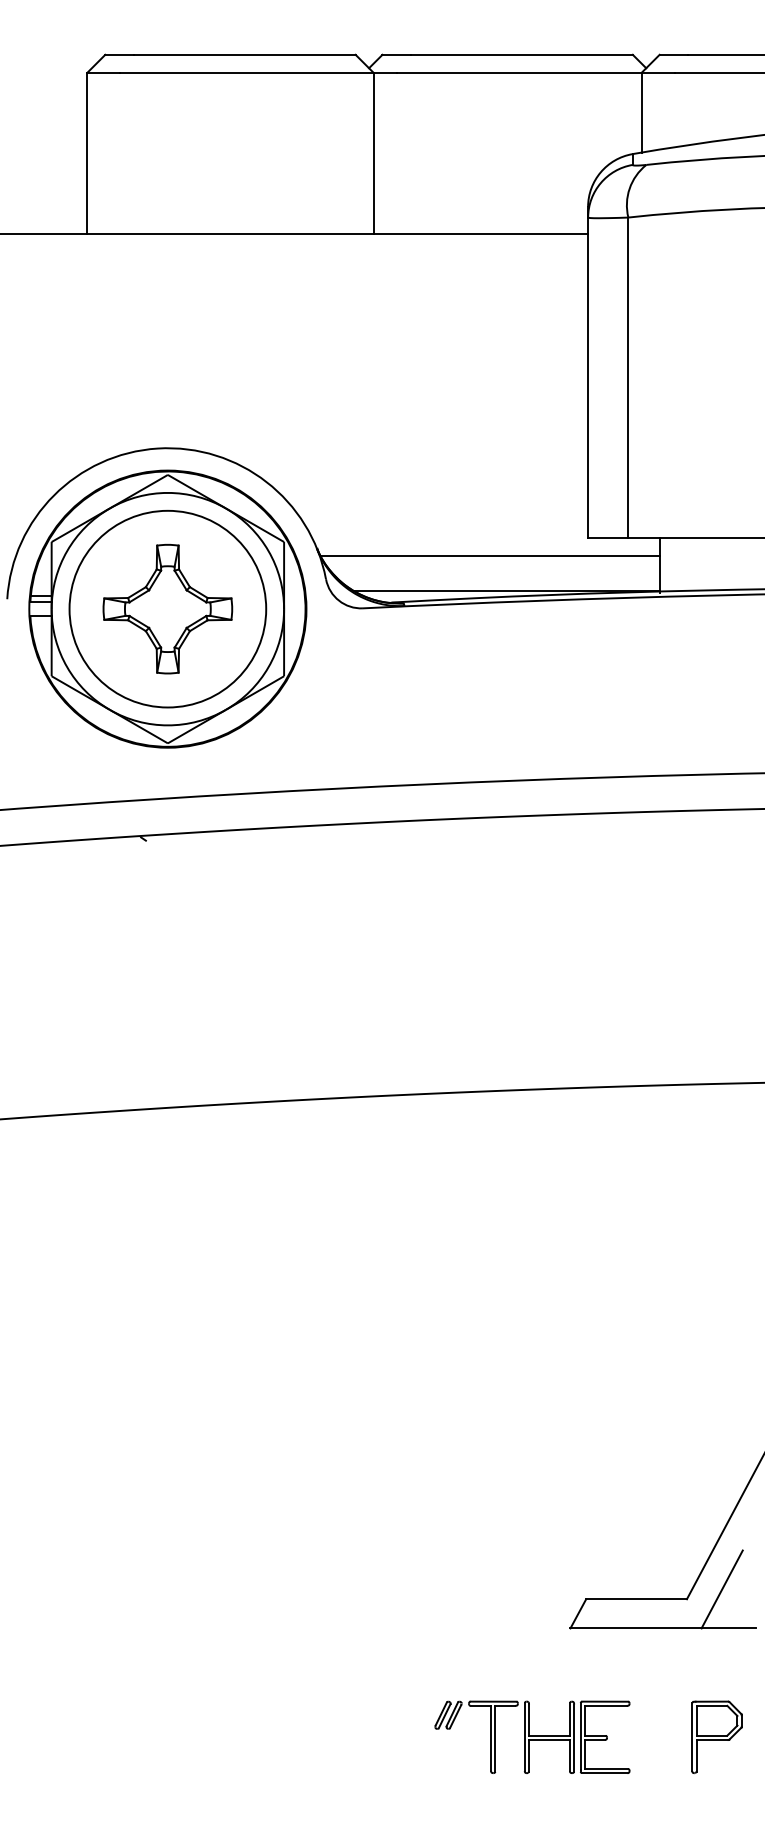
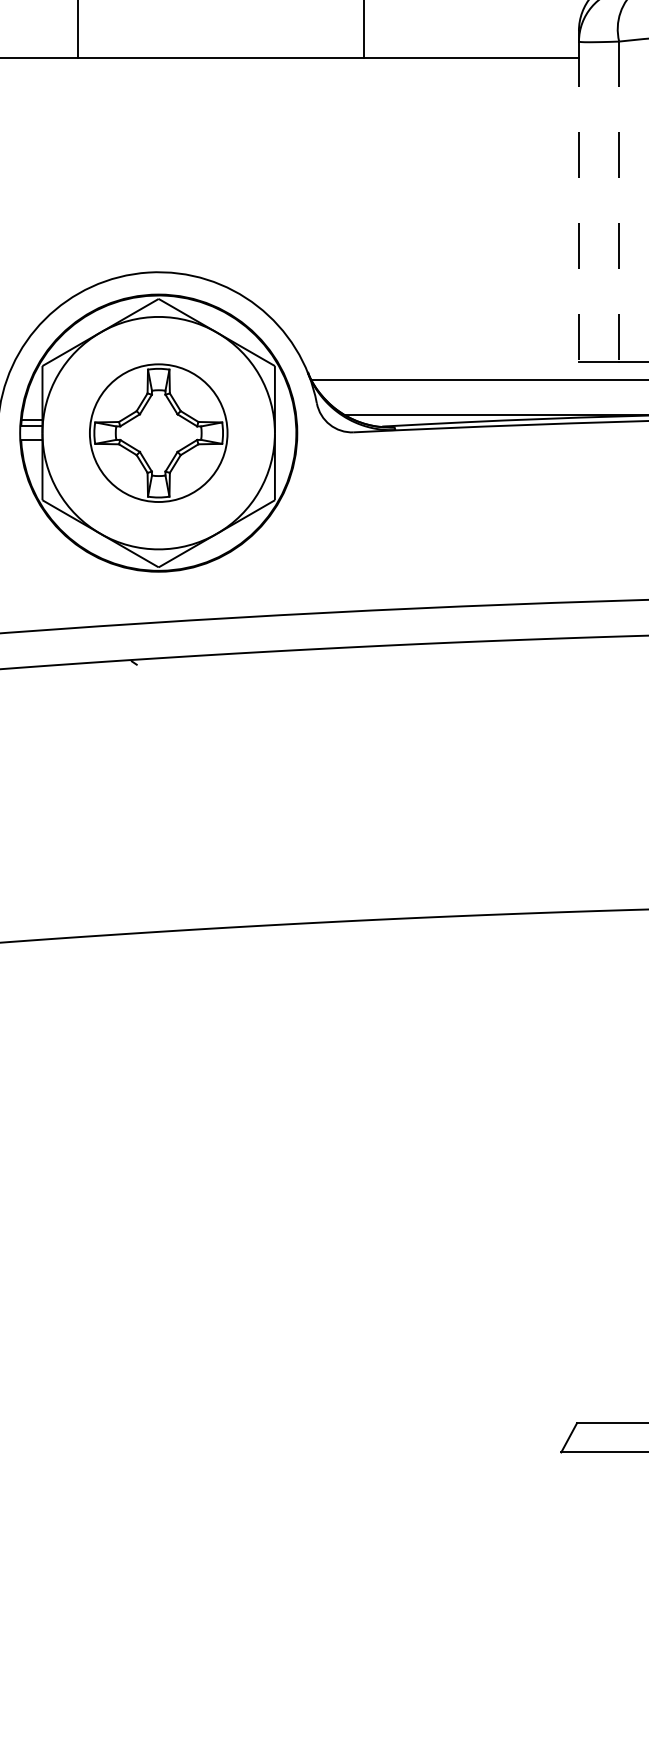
line: (588, 378) -> (579, 202), solid -> dashed
line: (628, 378) -> (619, 202), solid -> dashed
circle: (167, 608) -> (158, 432), size x0.7
part: (532, 1736) -> (523, 1560), removed

